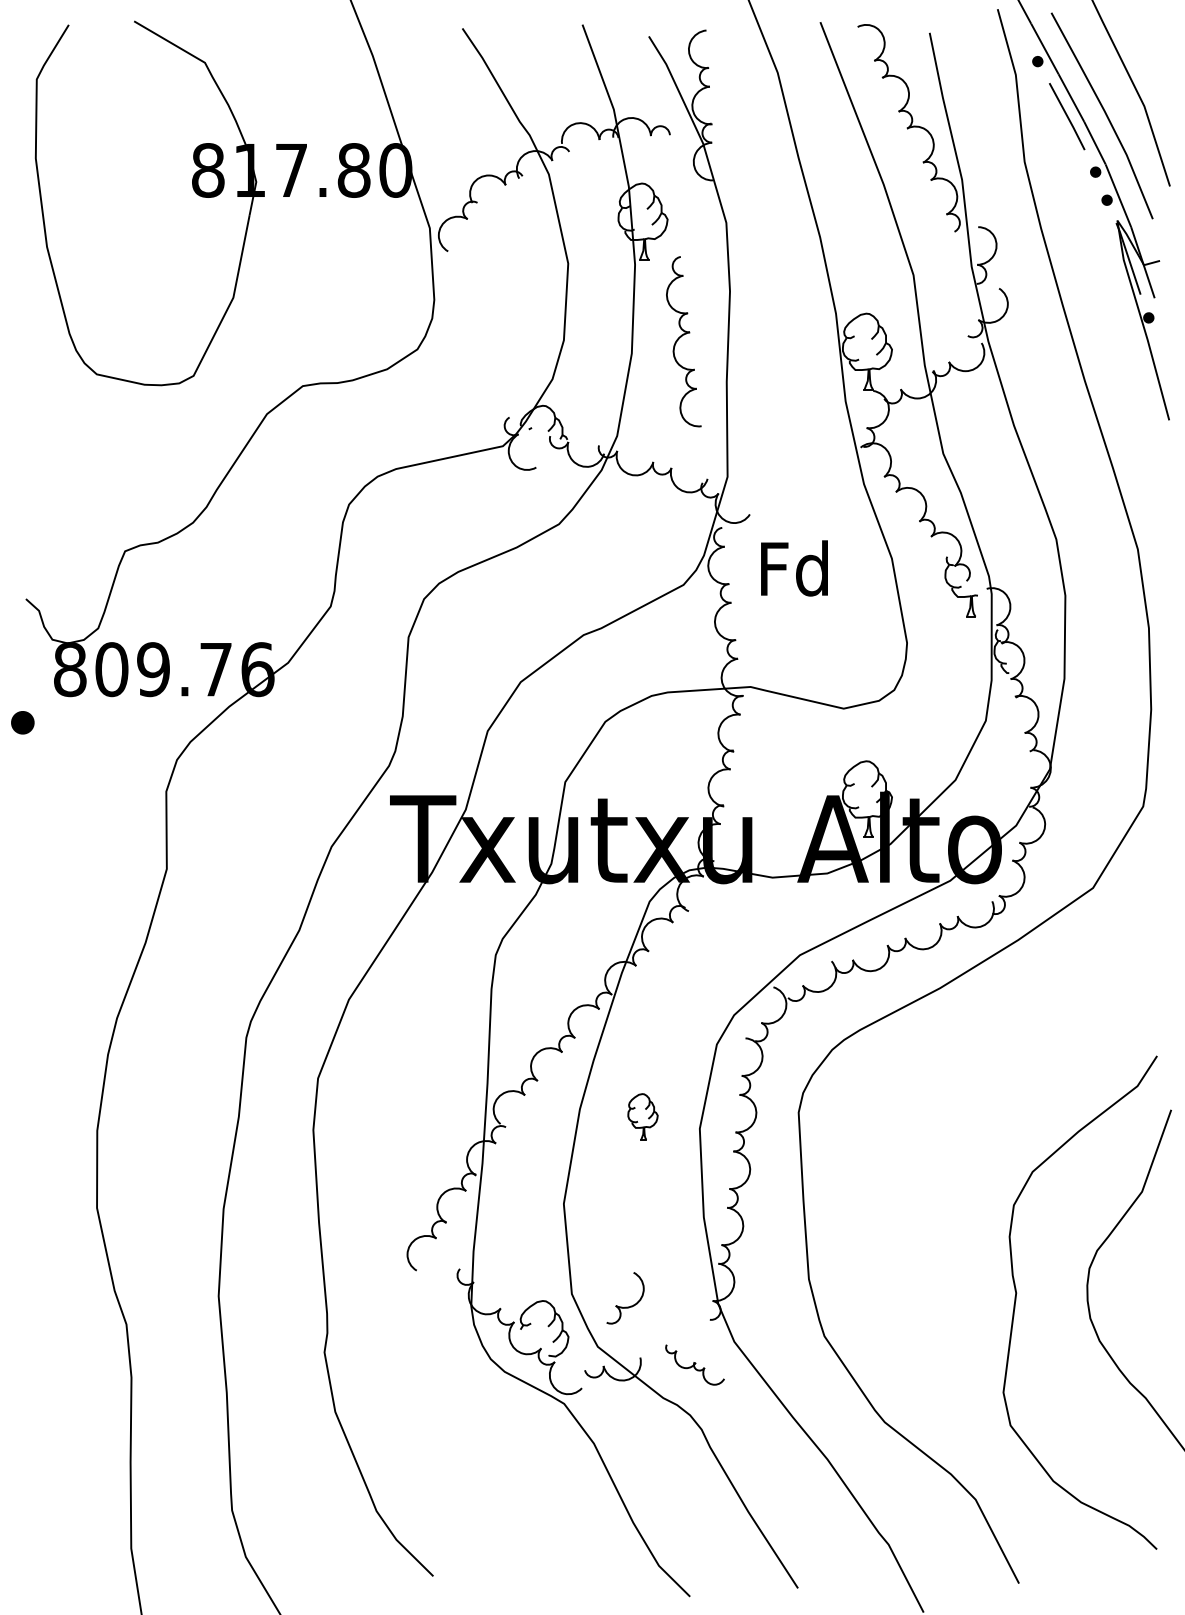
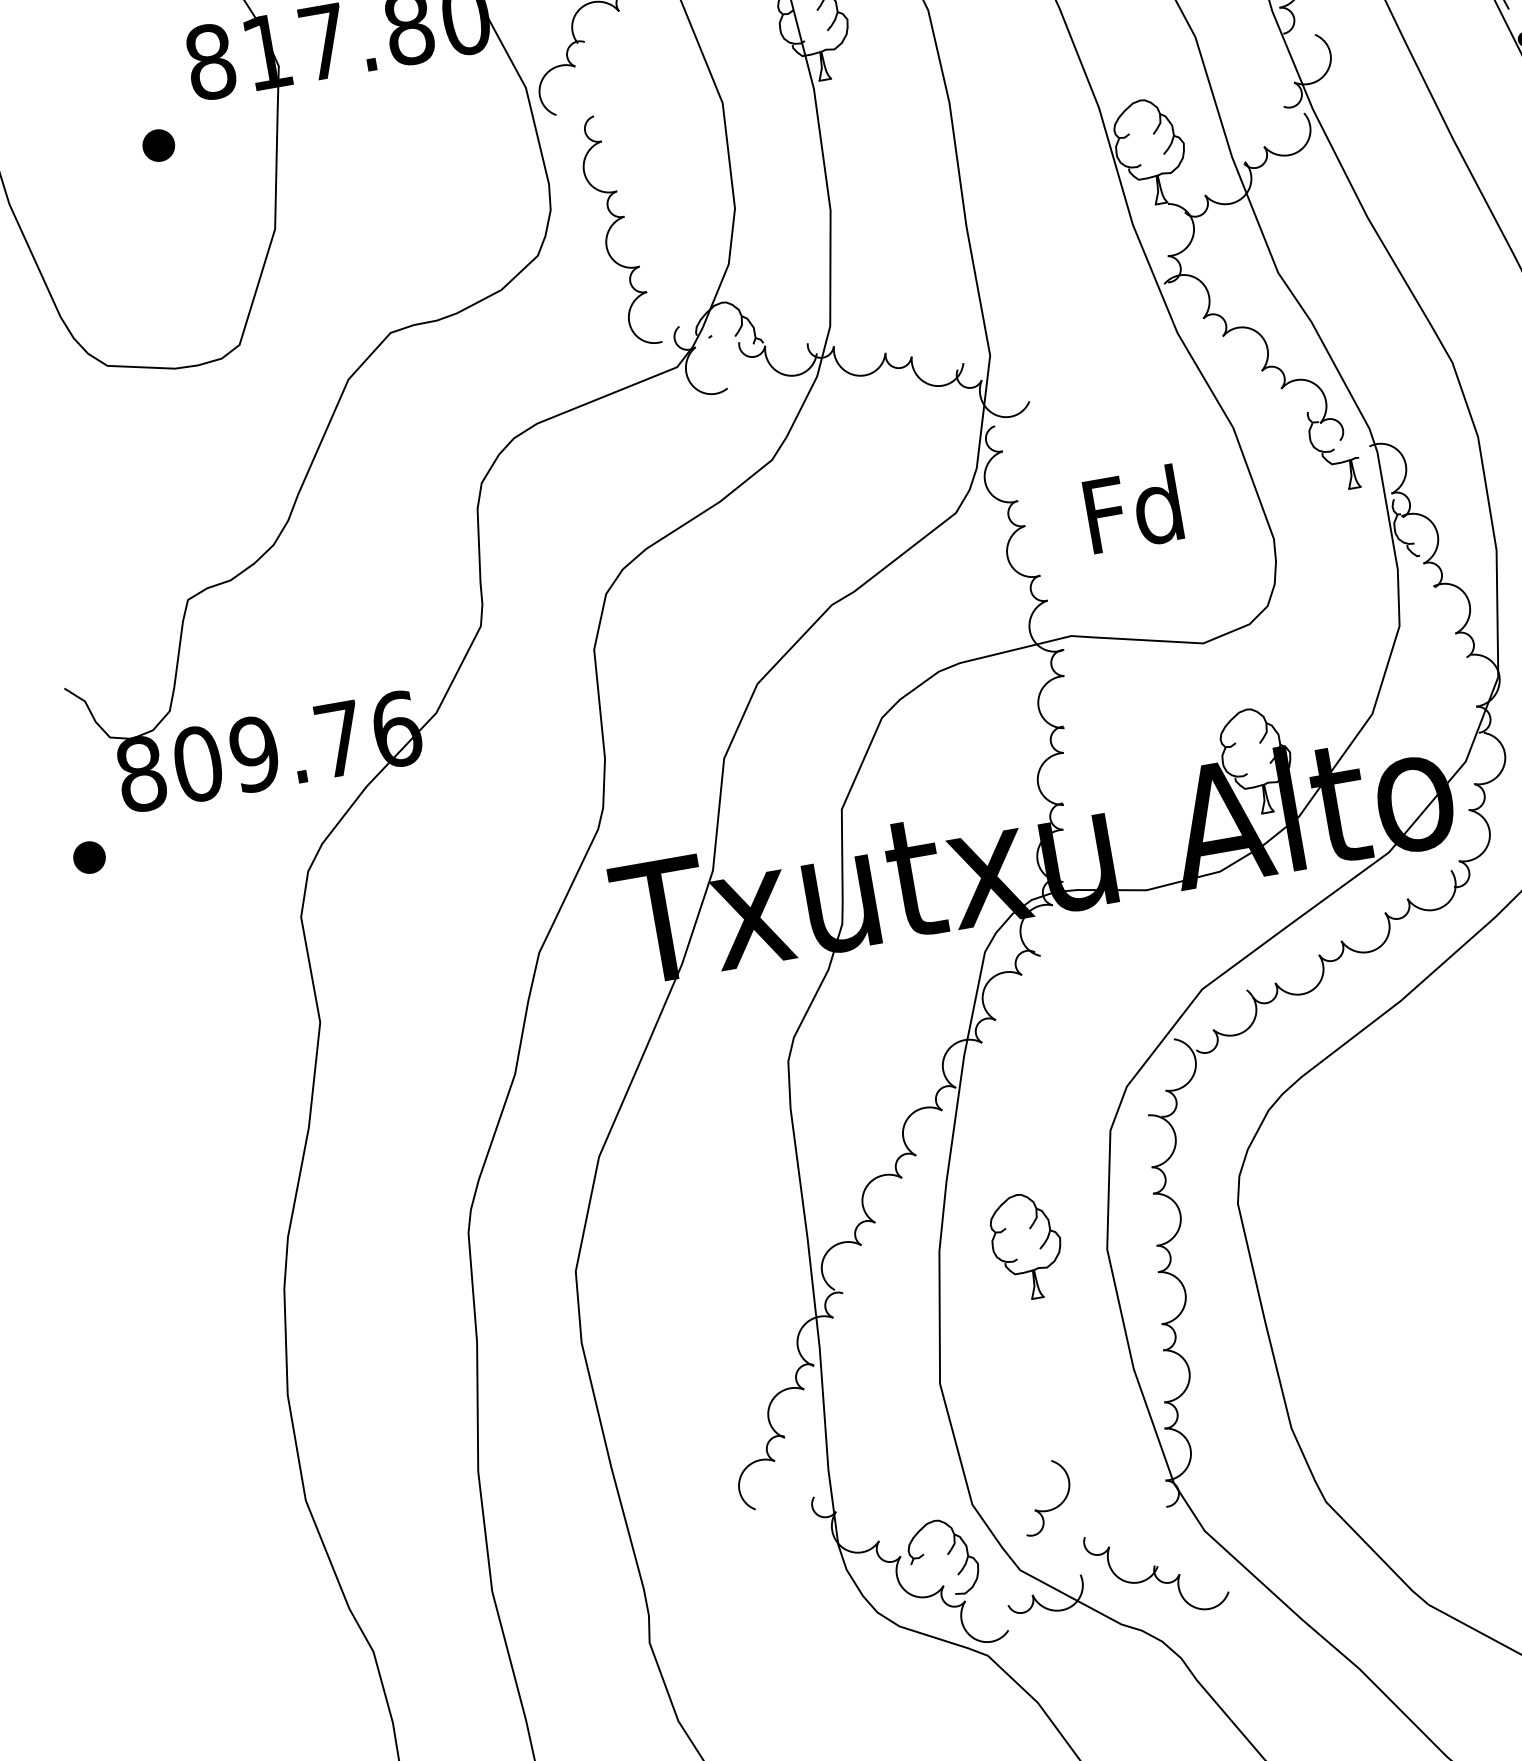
part: (160, 223) -> (158, 145), added
part: (683, 341) -> (617, 230), moved
text: (794, 568) -> (1133, 509), moved
part: (642, 1116) -> (1026, 1246), size x1.67
part: (694, 1364) -> (1155, 1571), size x1.67

